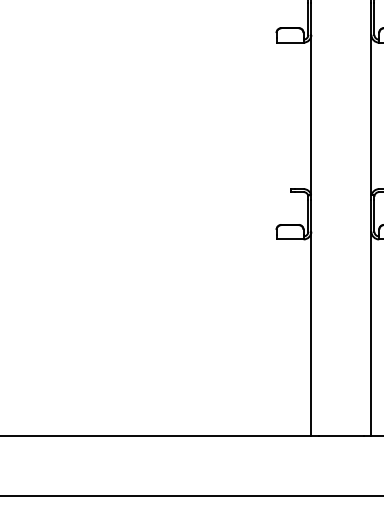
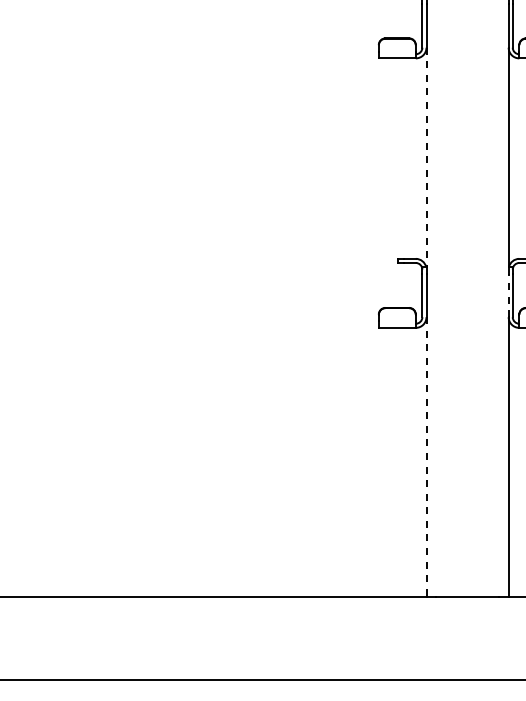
line: (311, 115) -> (426, 157), solid -> dashed
line: (371, 215) -> (508, 295), solid -> dashed
line: (311, 334) -> (426, 457), solid -> dashed

